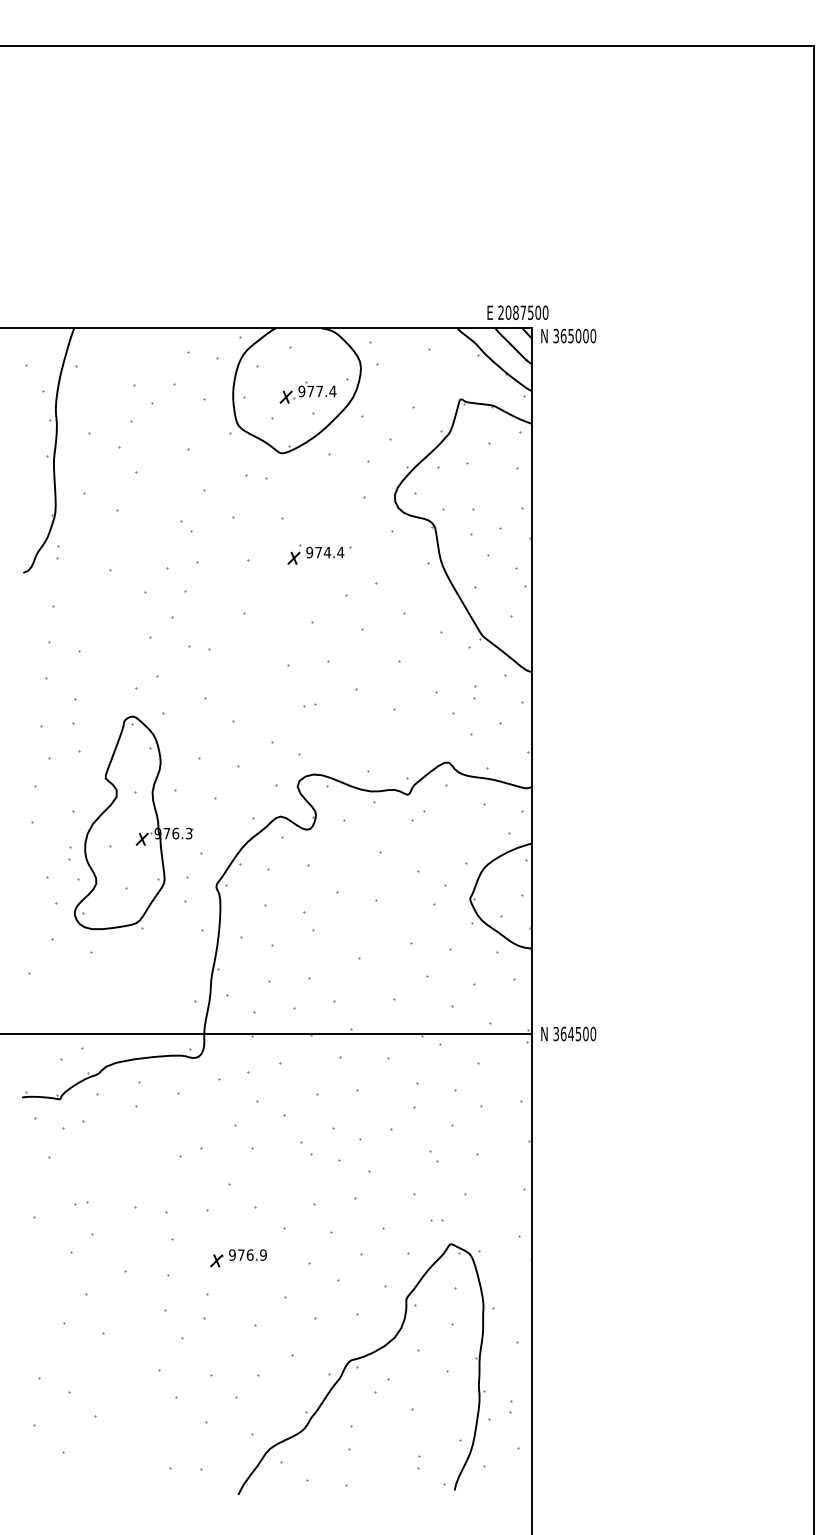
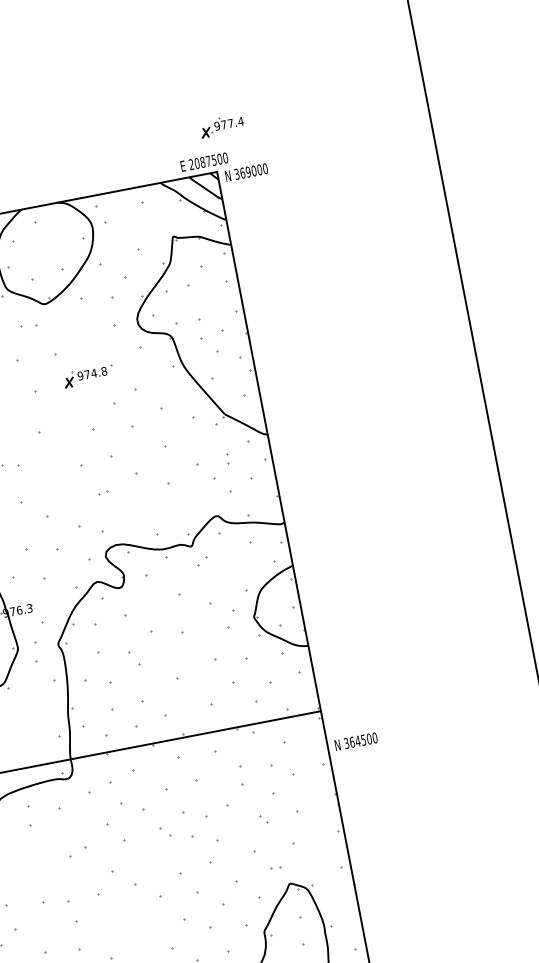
text: (570, 335) -> (247, 171), 365000 -> 369000
part: (307, 392) -> (221, 126), moved
text: (340, 552) -> (104, 371), 974.4 -> 974.8
text: (568, 1033) -> (355, 741), moved
part: (238, 1258) -> (130, 925), removed

